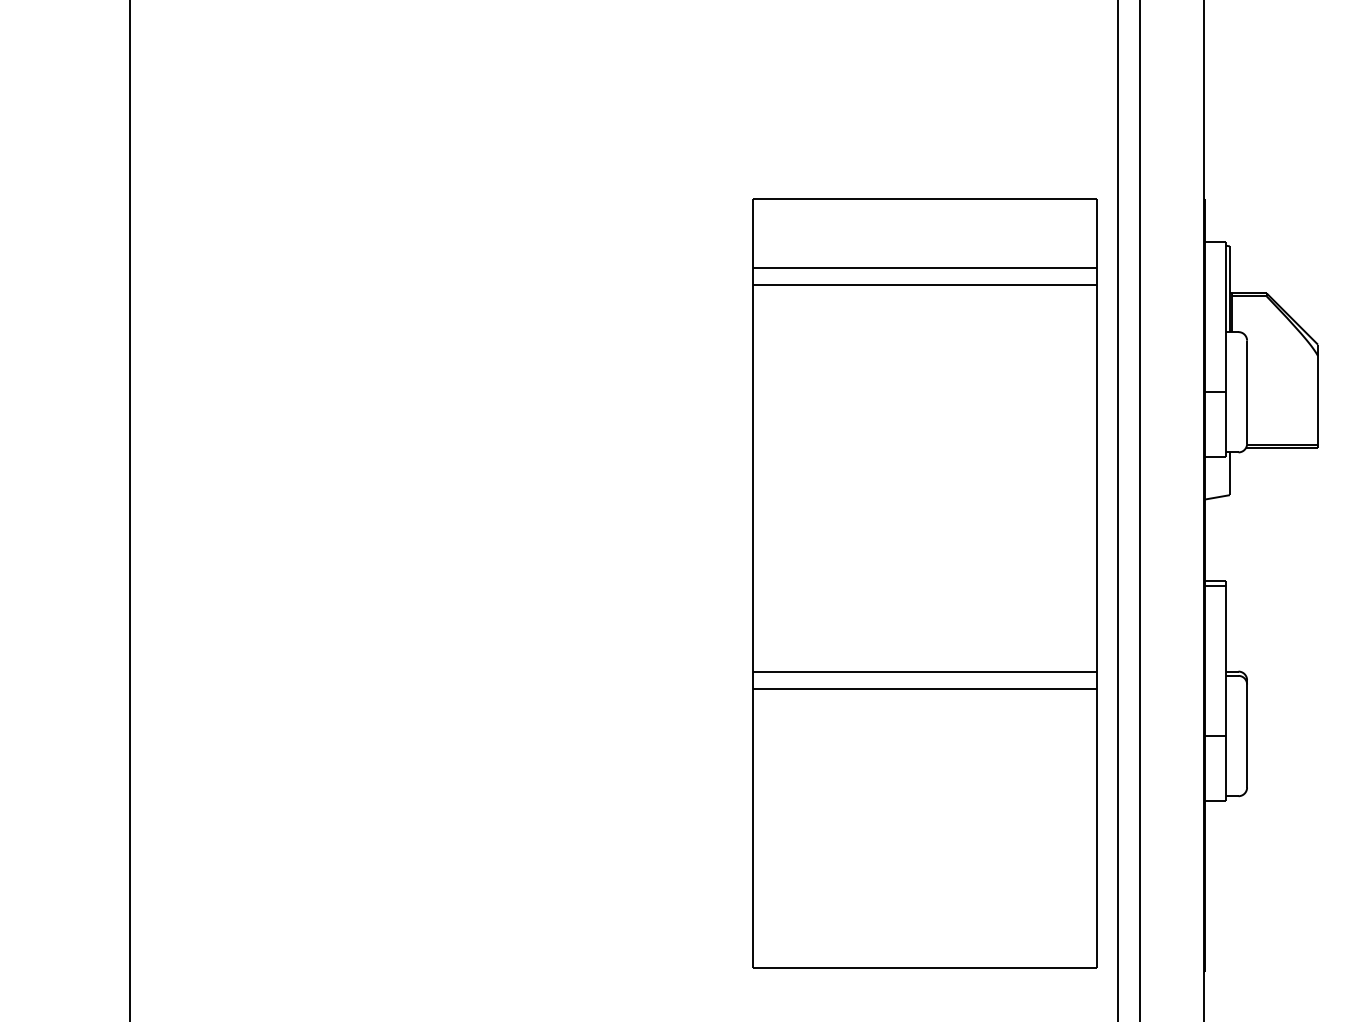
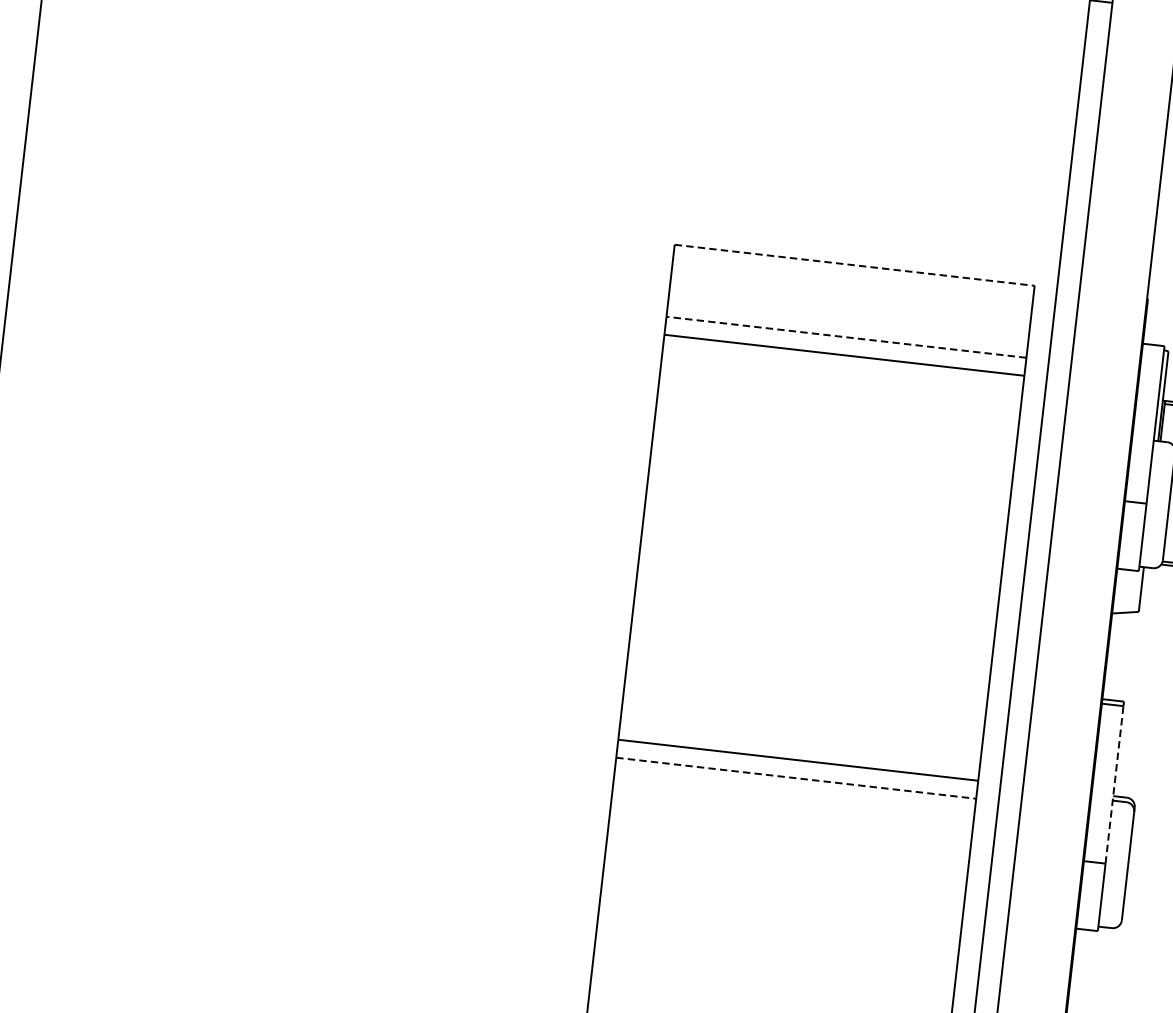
line: (924, 198) -> (854, 264), solid -> dashed
line: (924, 267) -> (846, 337), solid -> dashed
line: (1225, 660) -> (1114, 784), solid -> dashed
line: (924, 688) -> (795, 777), solid -> dashed

